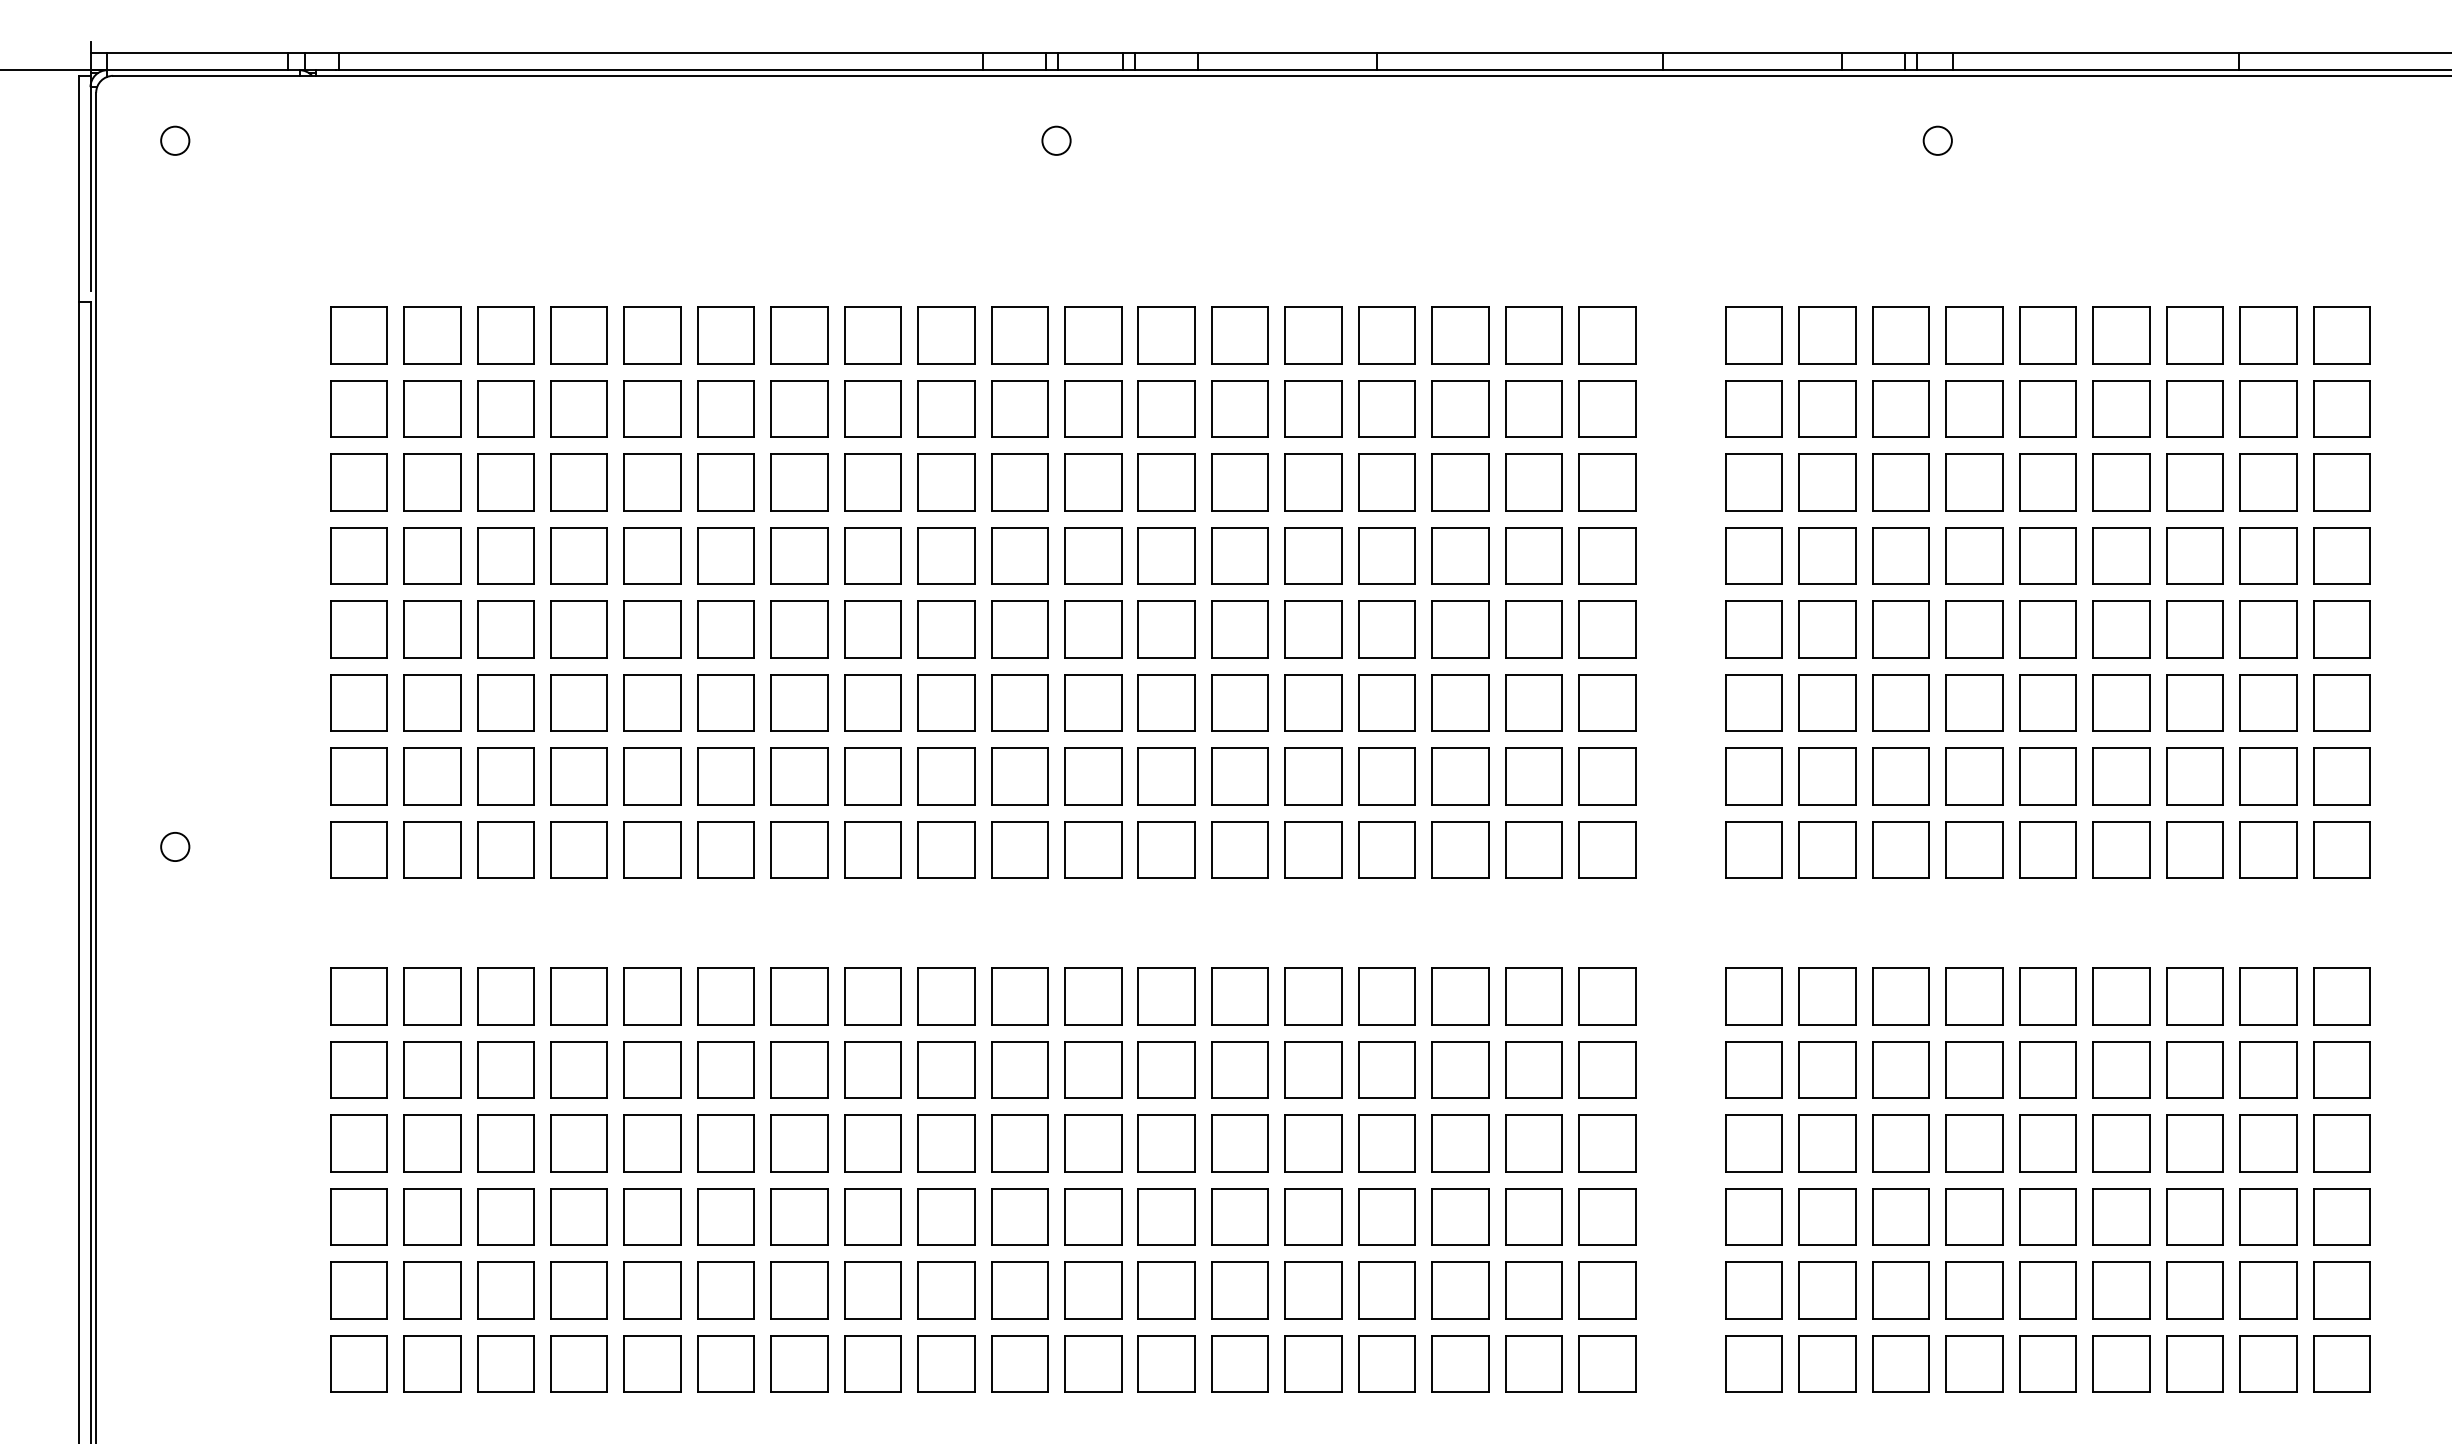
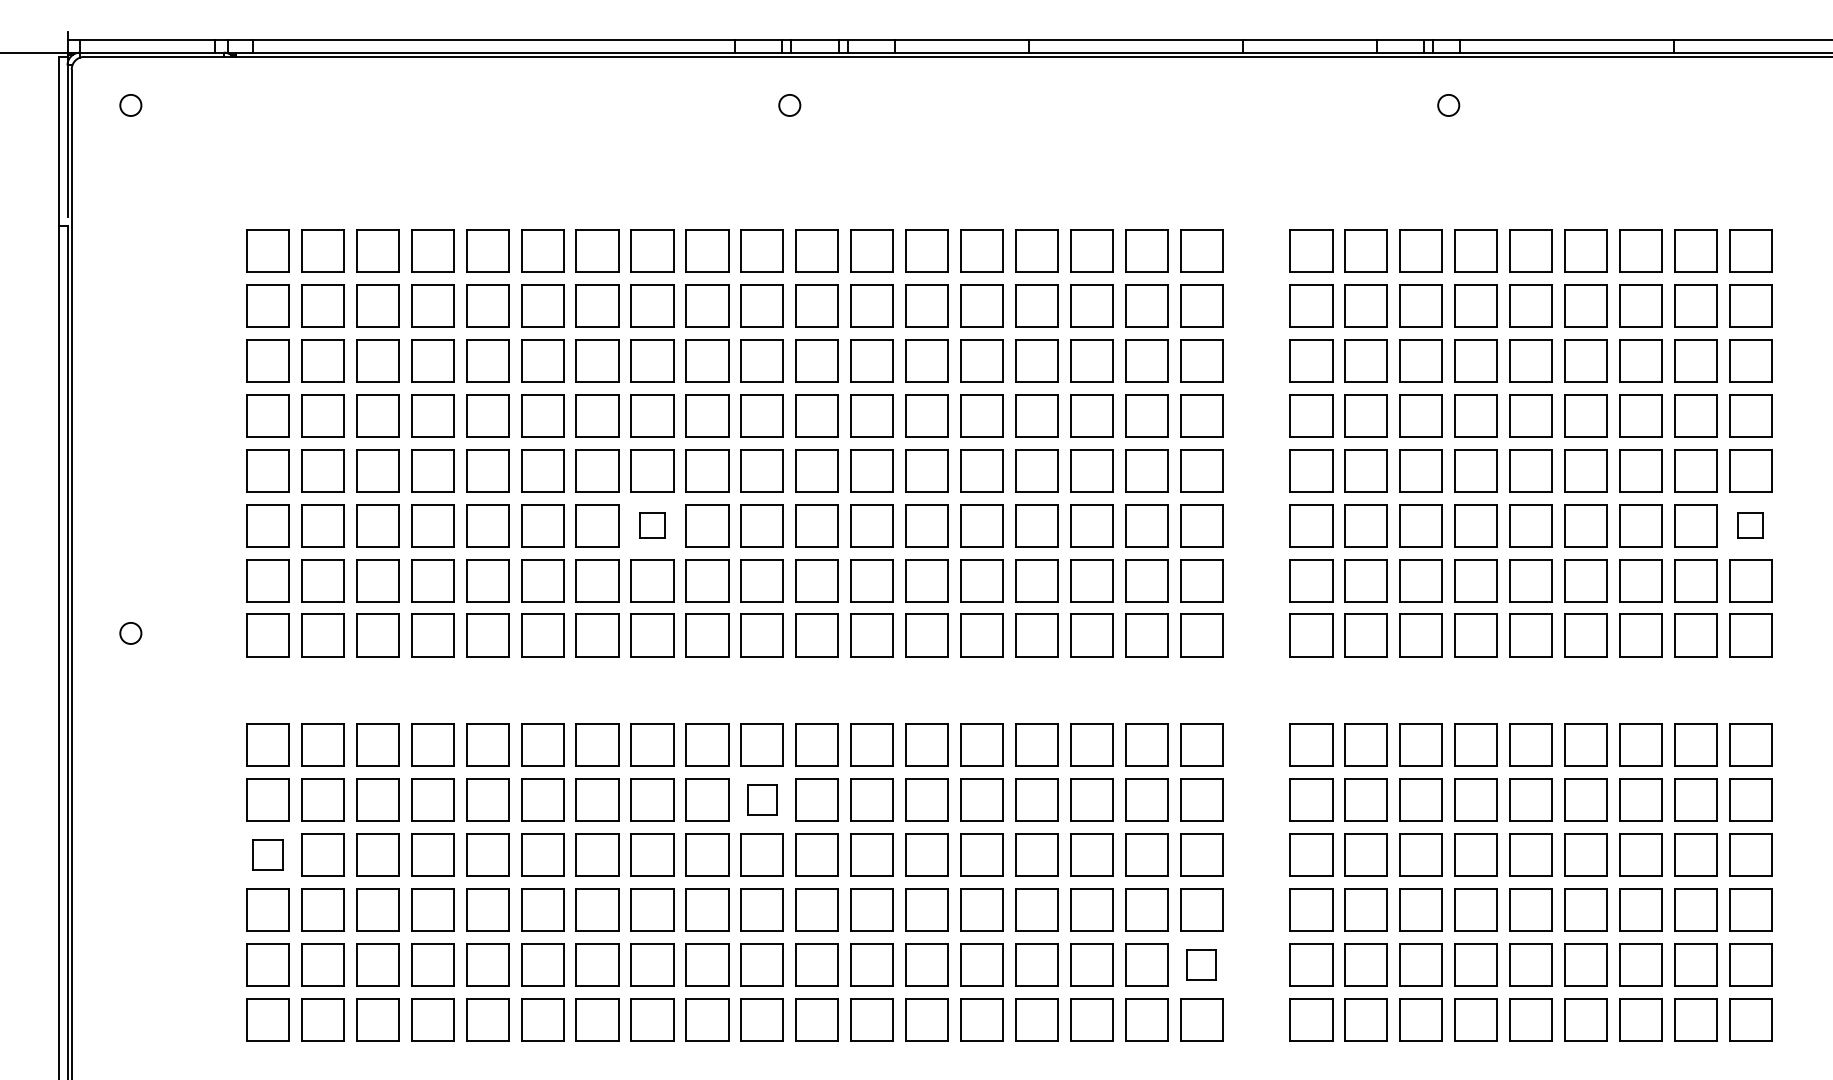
part: (872, 702) -> (652, 525), size x0.6
part: (2341, 702) -> (1750, 525), size x0.6
part: (1019, 1069) -> (762, 799), size x0.7
part: (358, 1143) -> (267, 855), size x0.7
part: (1607, 1290) -> (1201, 965), size x0.7

